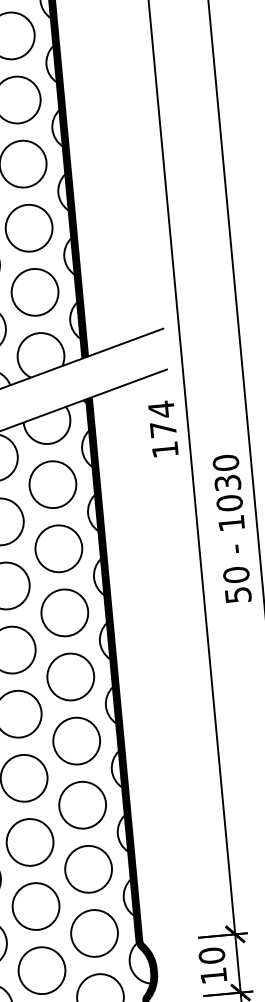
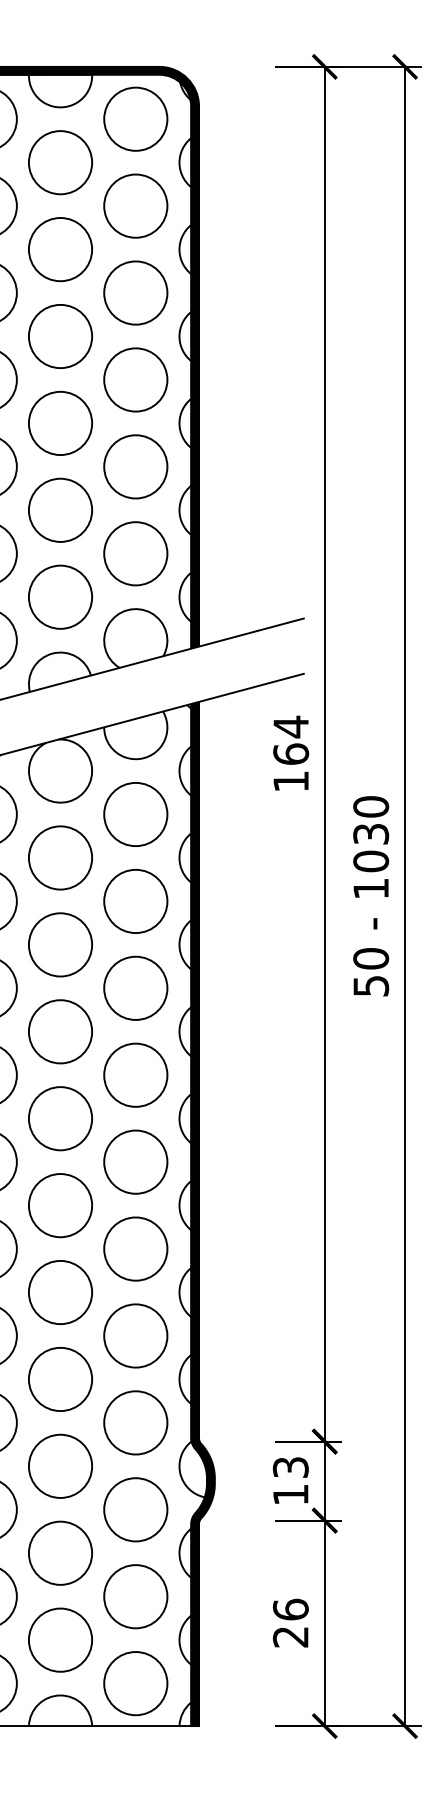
text: (163, 429) -> (291, 753), 174 -> 164
text: (211, 955) -> (290, 1467), 10 -> 13

